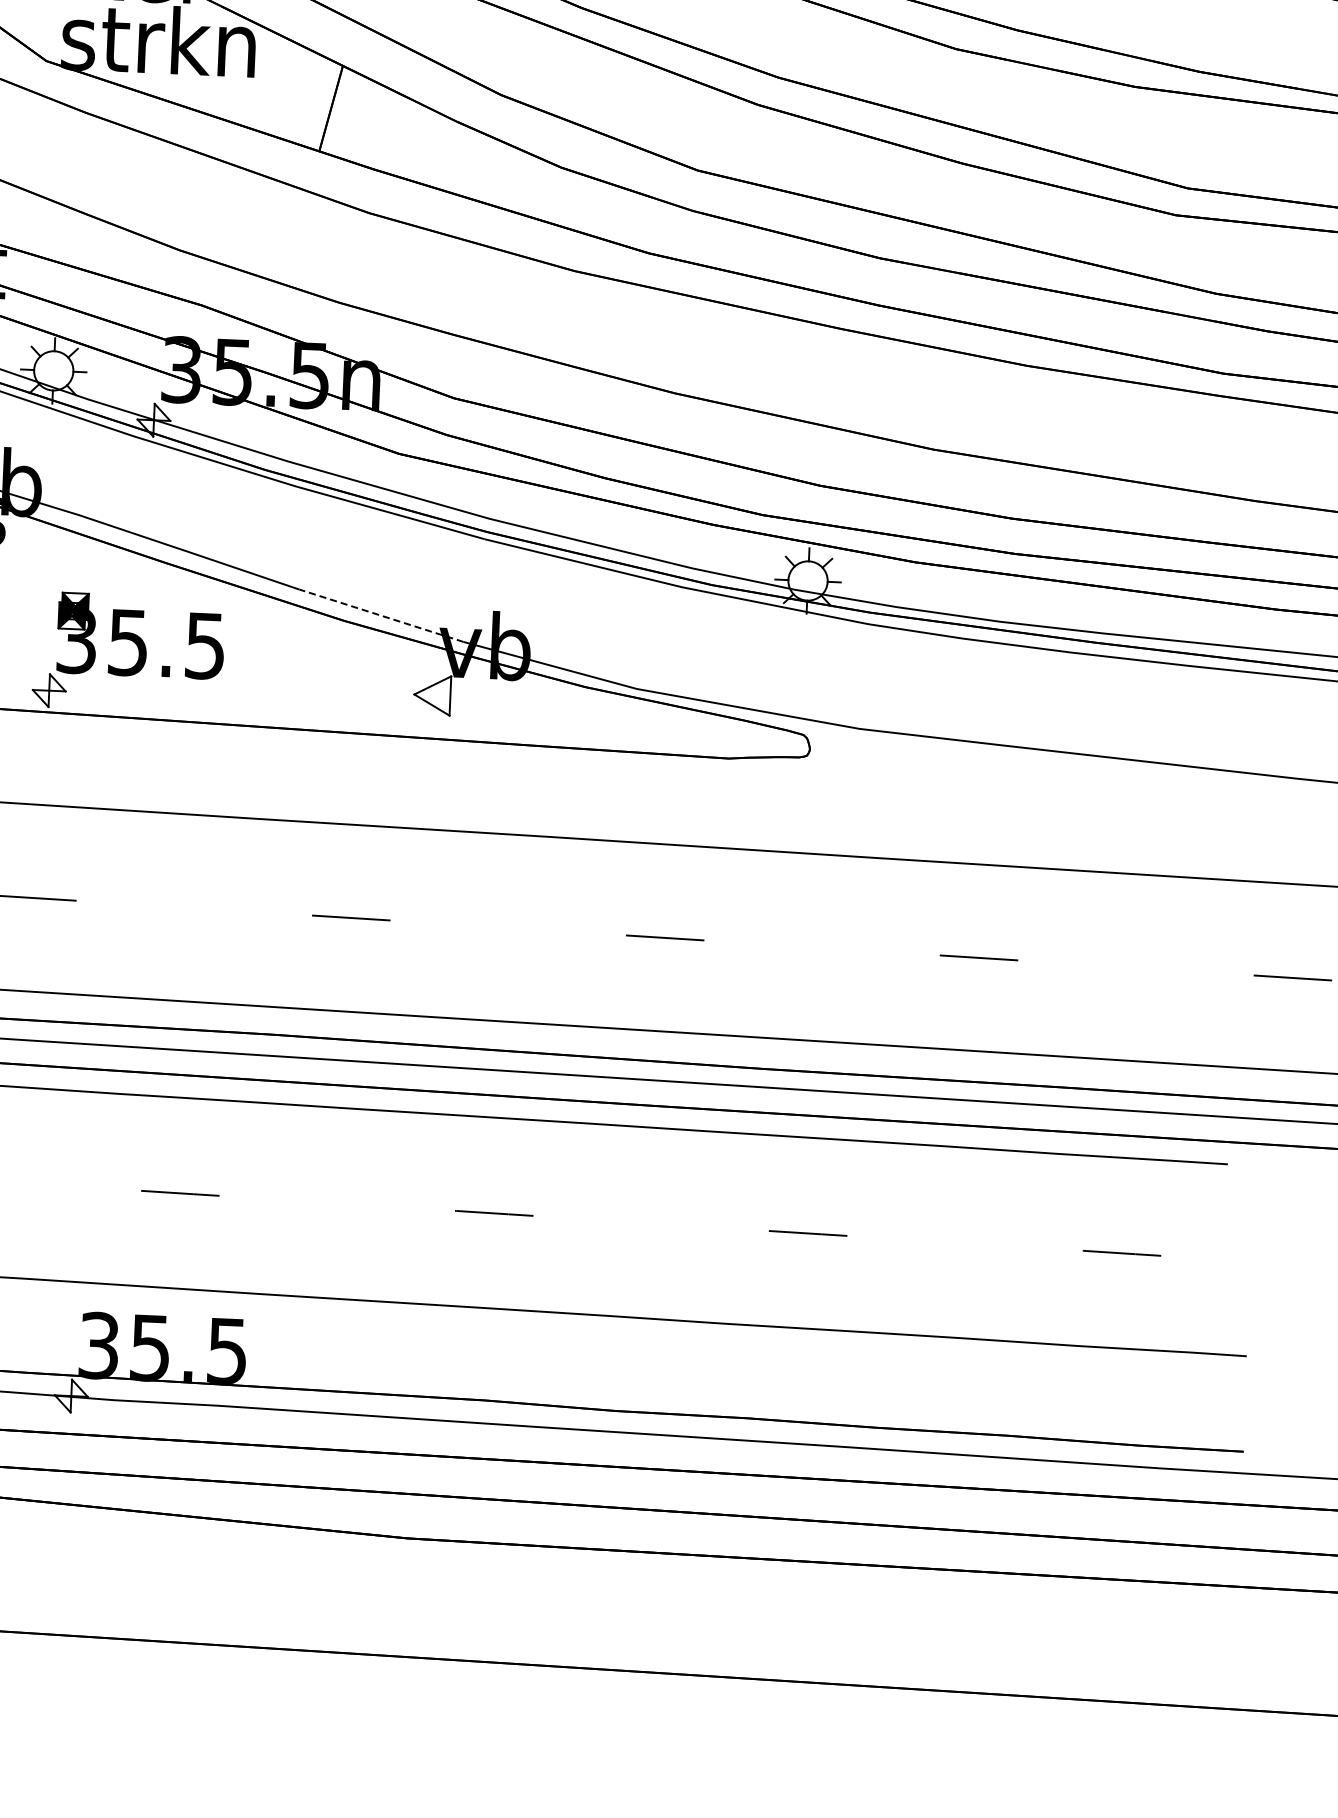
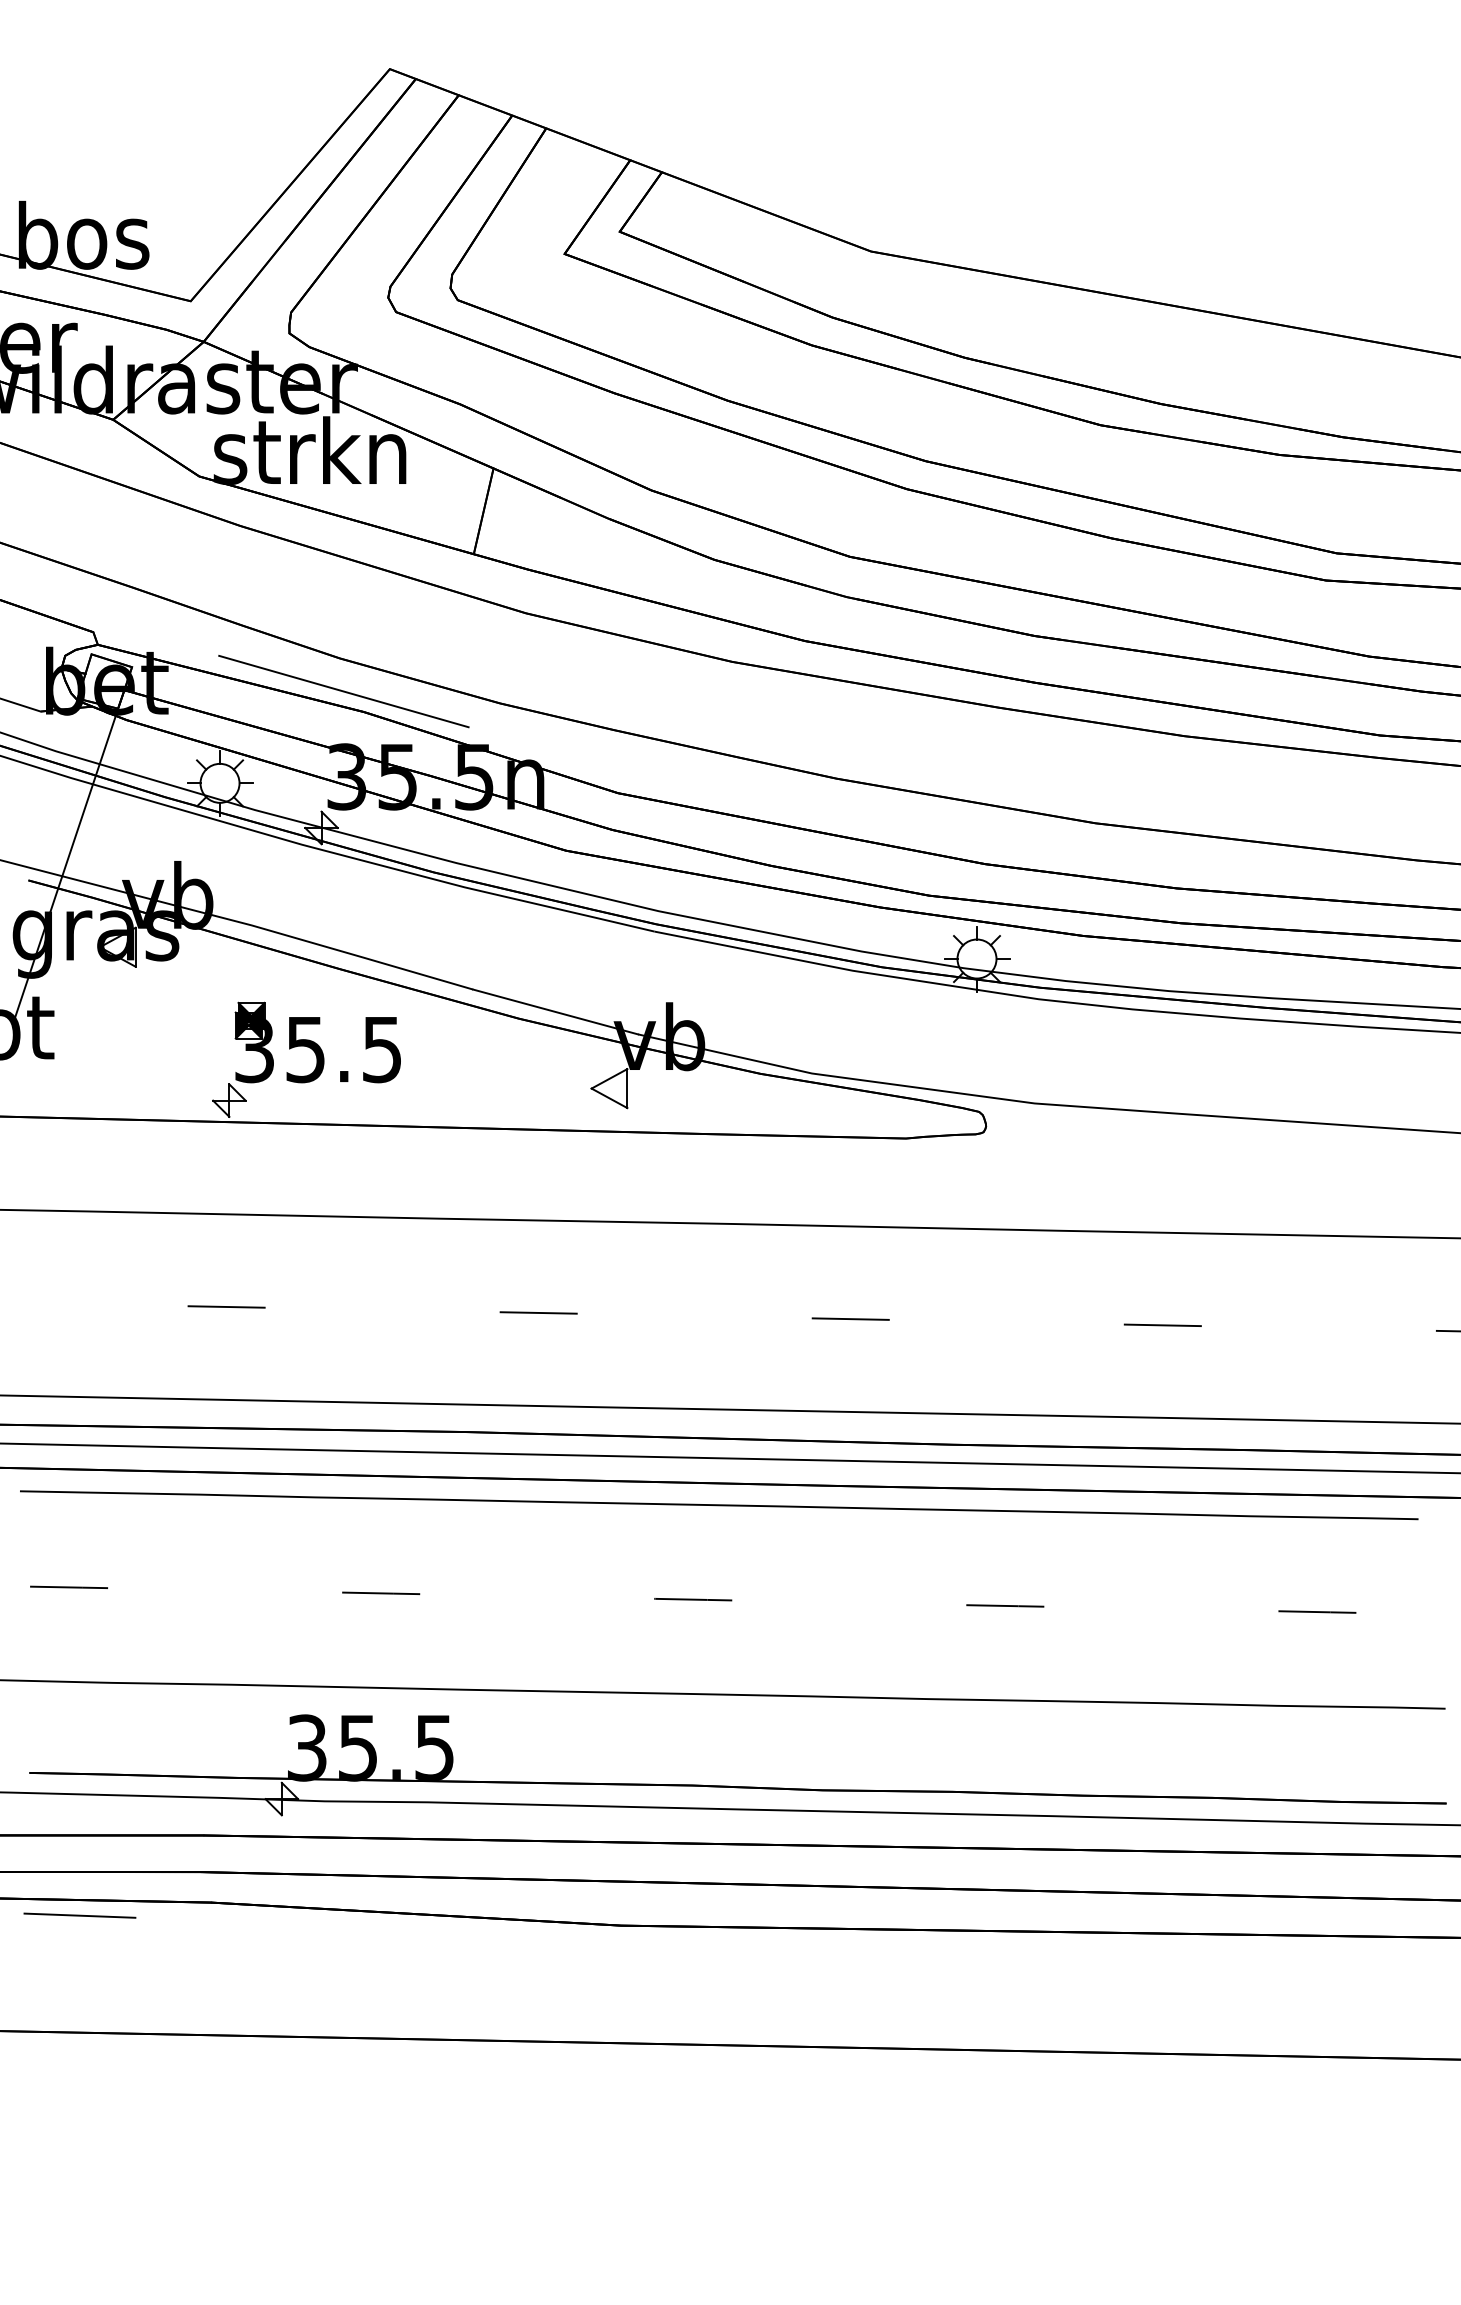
line: (182, 283) -> (343, 691), added
line: (381, 615) -> (555, 1011), dashed -> solid

